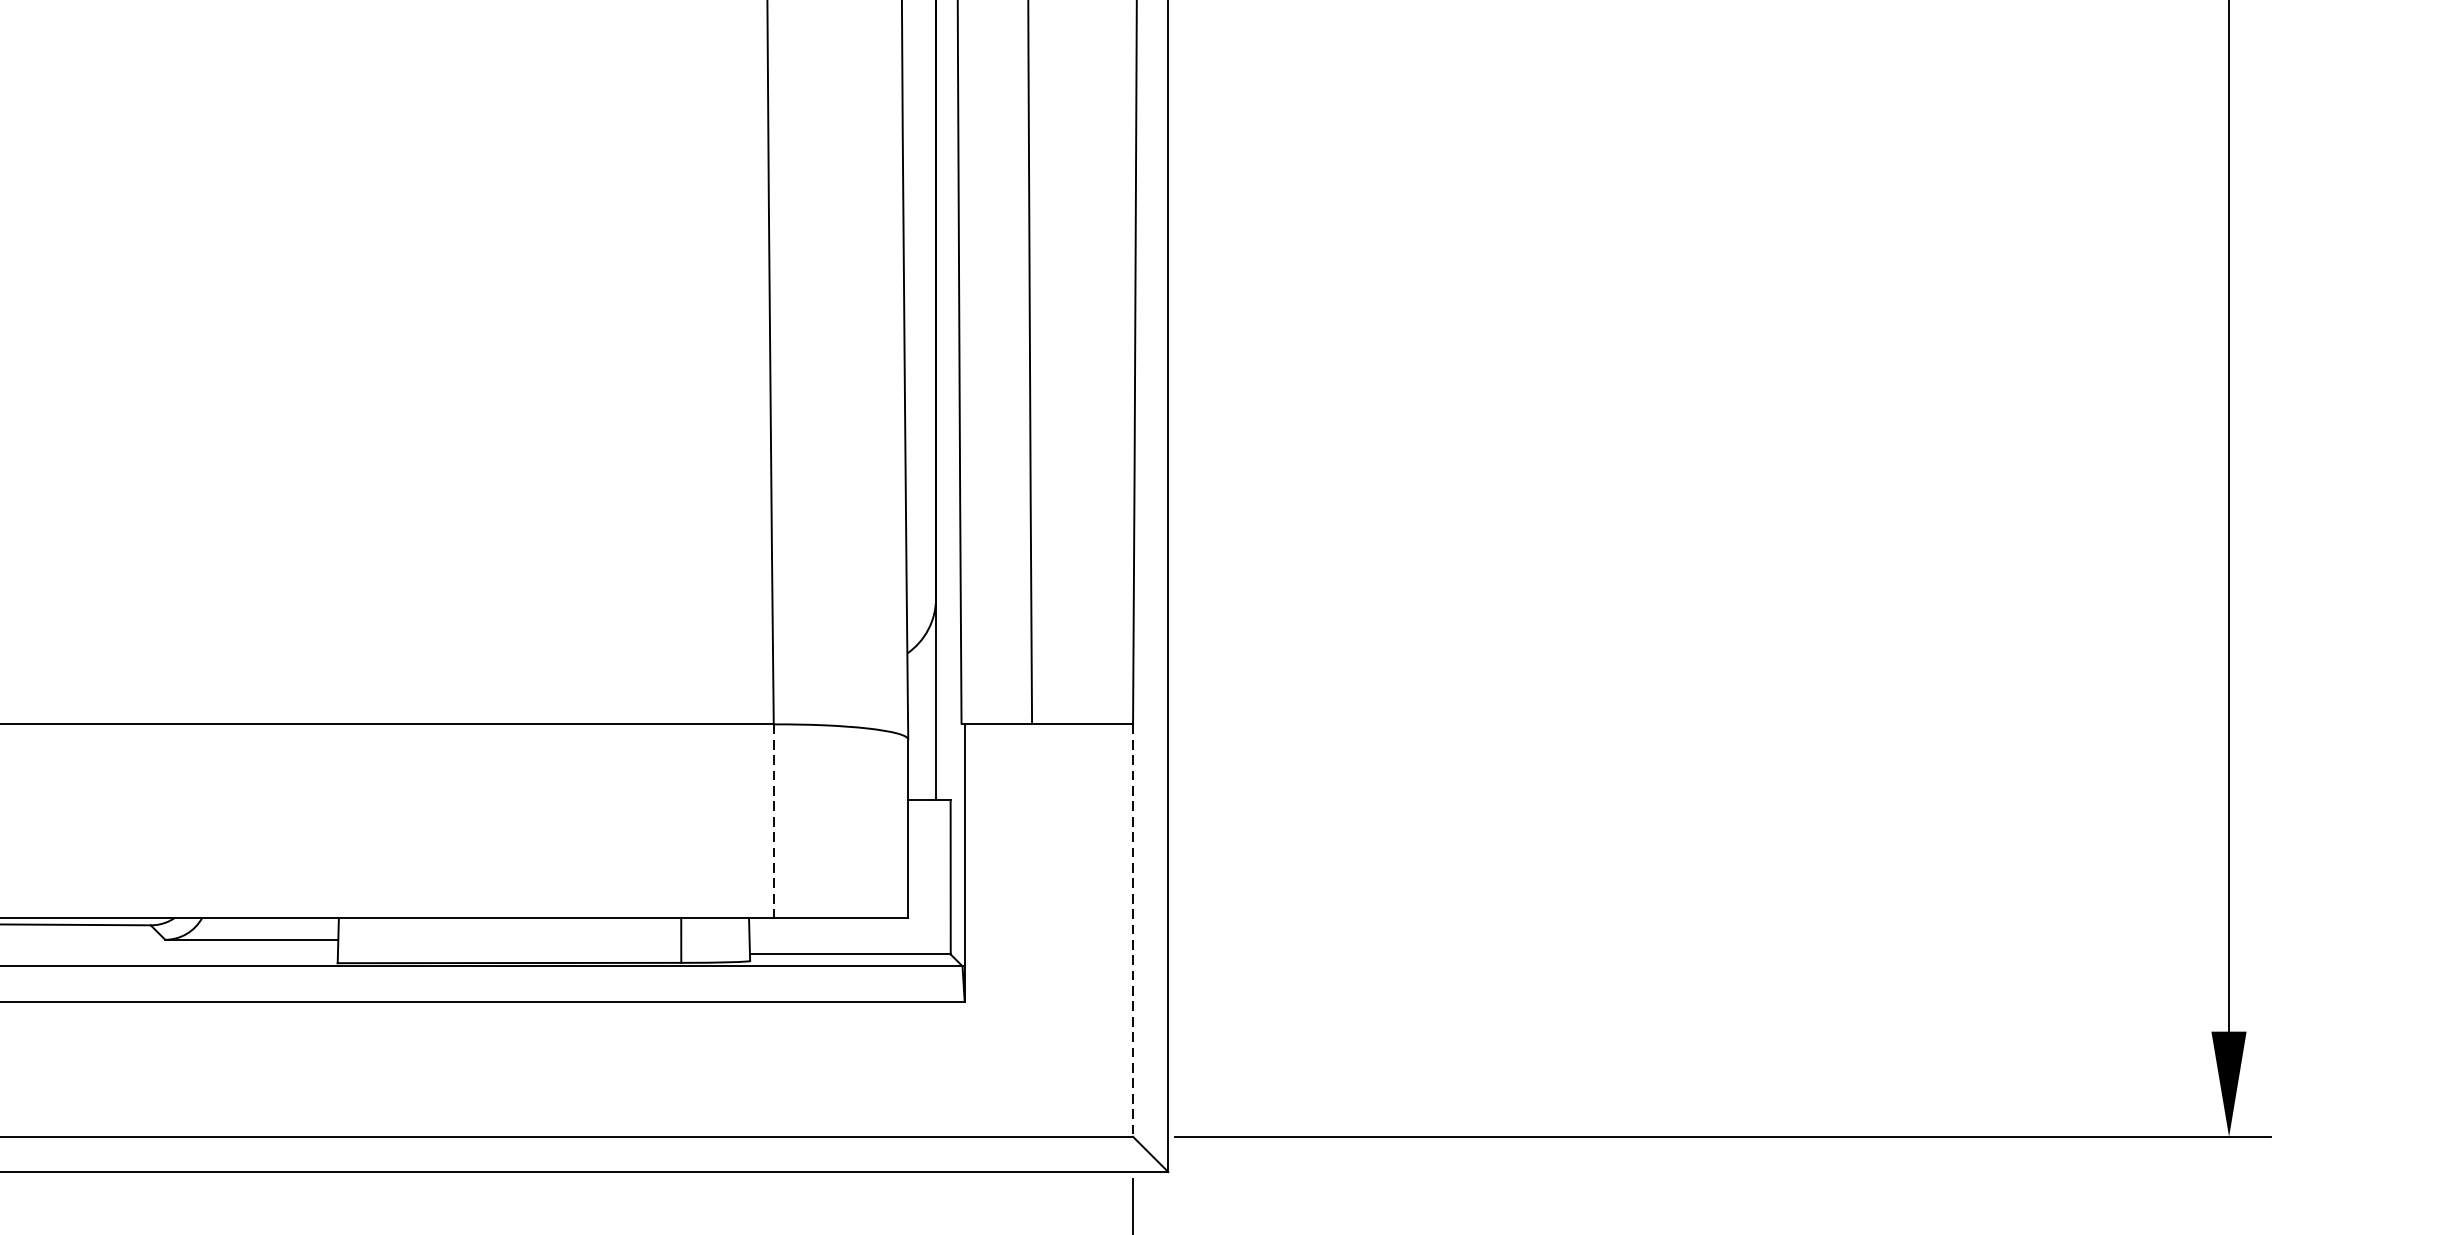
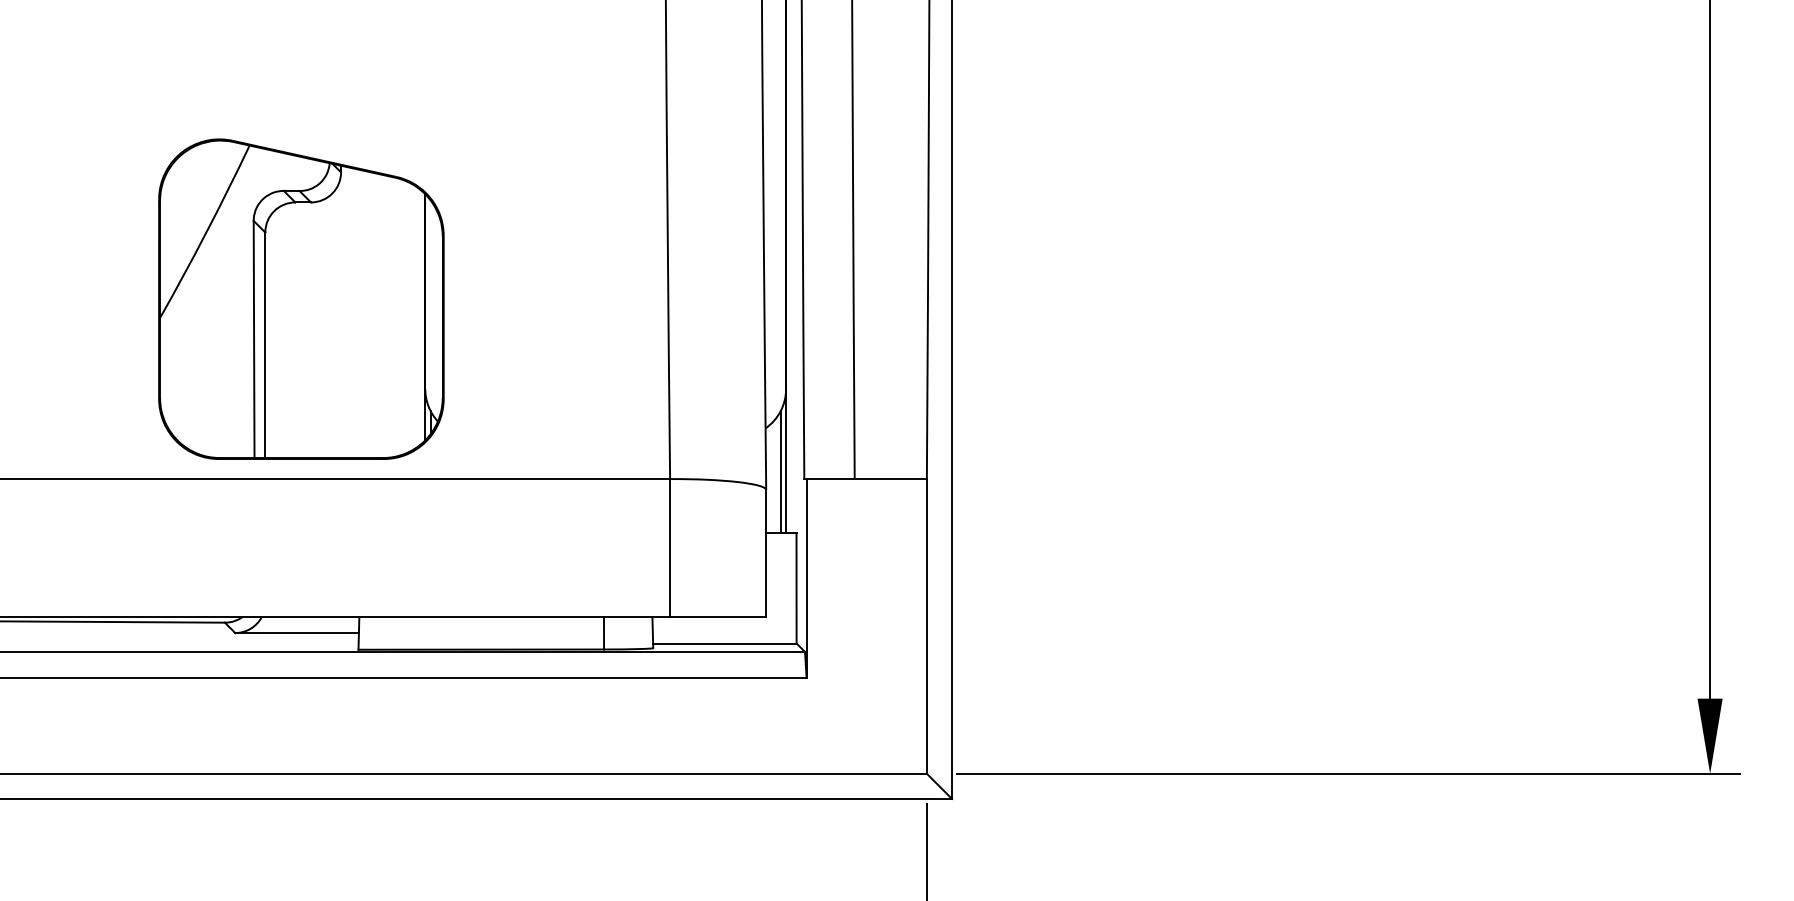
part: (257, 471) -> (301, 298), added
line: (928, 713) -> (780, 471), added
line: (772, 821) -> (669, 548), dashed -> solid
line: (1132, 930) -> (926, 626), dashed -> solid

